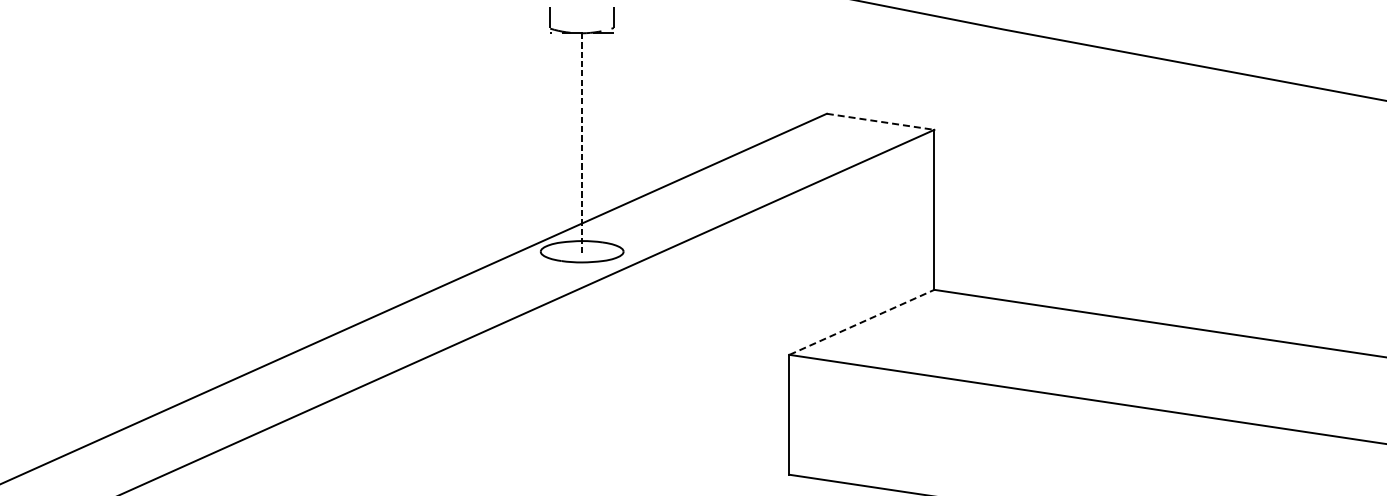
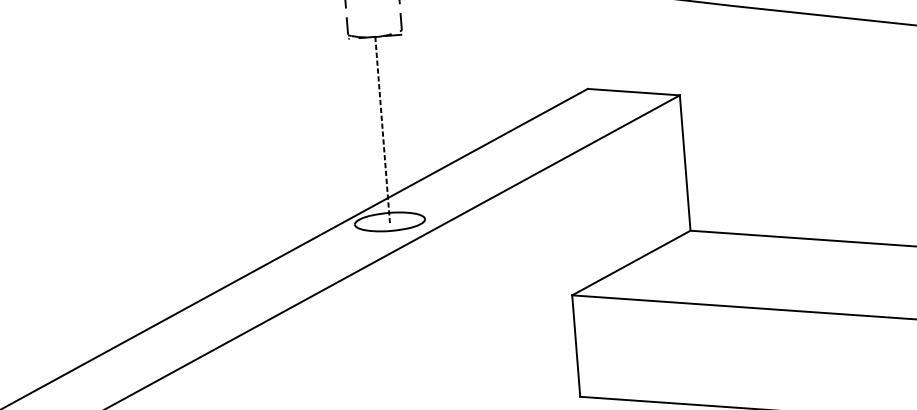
line: (881, 121) -> (634, 91), dashed -> solid
line: (862, 322) -> (631, 263), dashed -> solid

